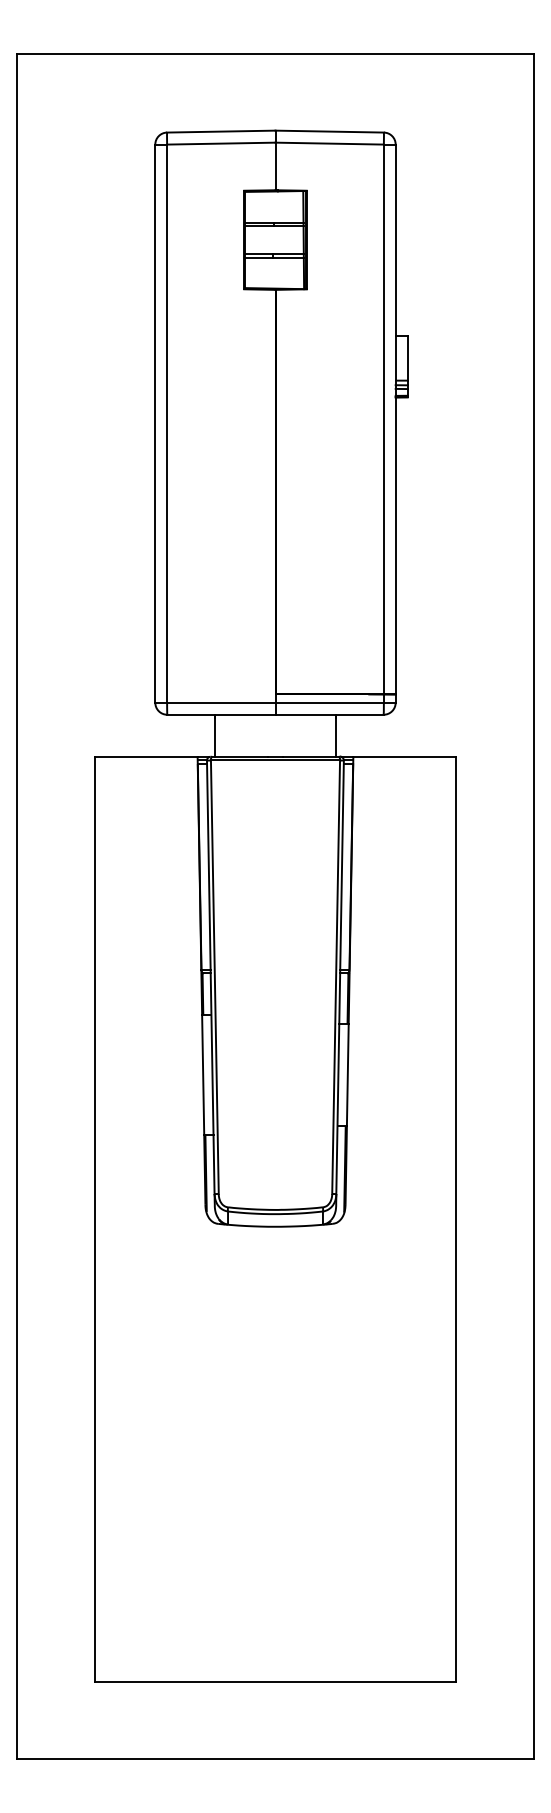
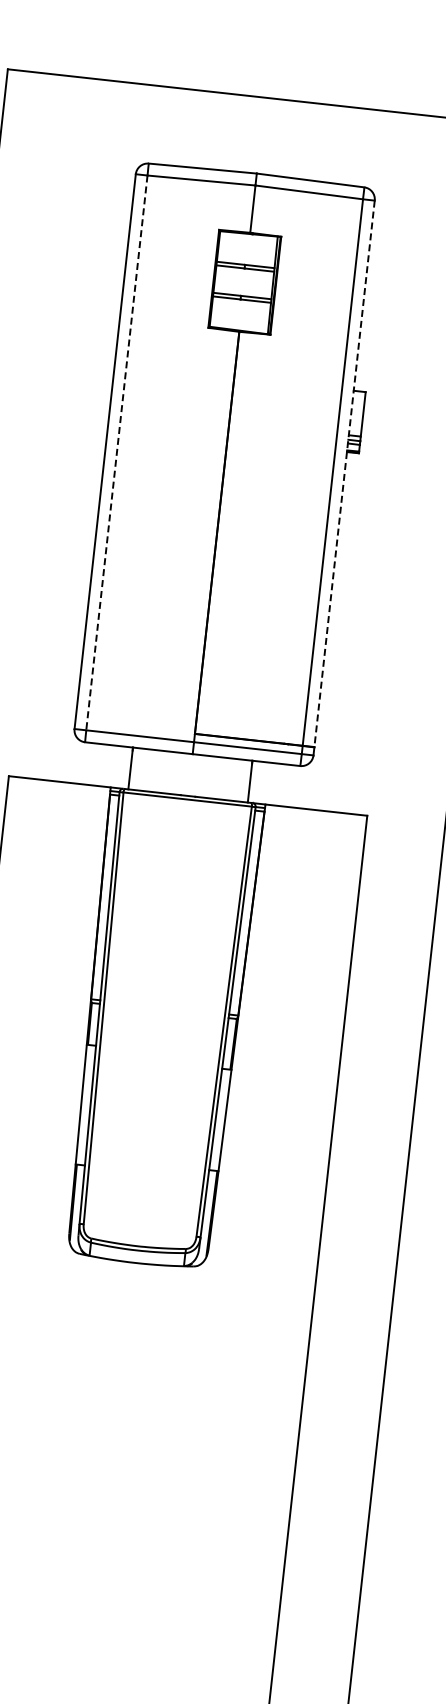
line: (395, 419) -> (344, 473), solid -> dashed
line: (167, 424) -> (117, 453), solid -> dashed

